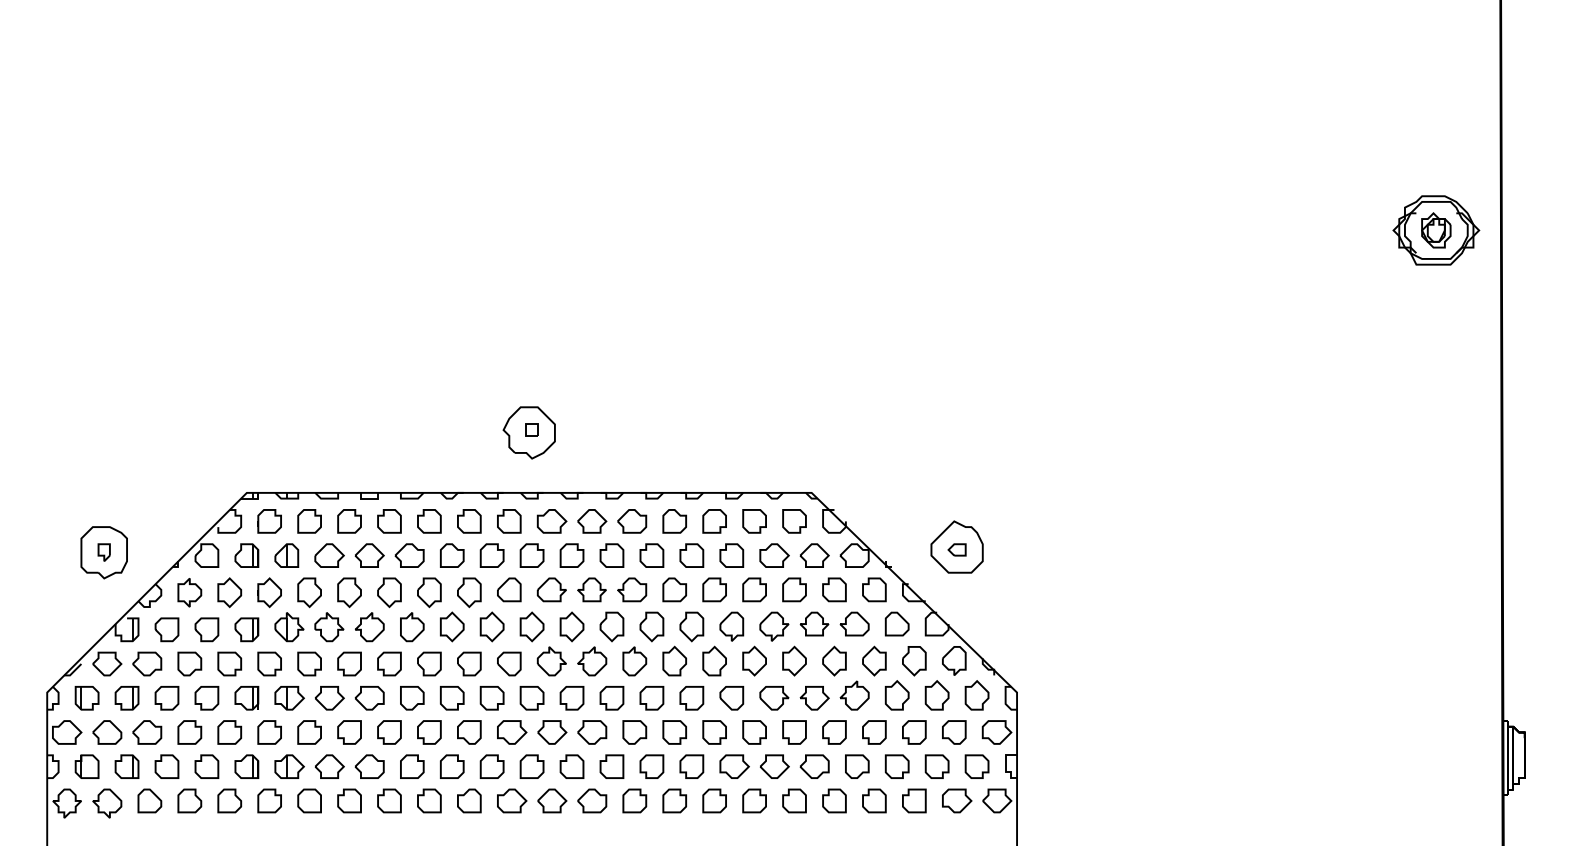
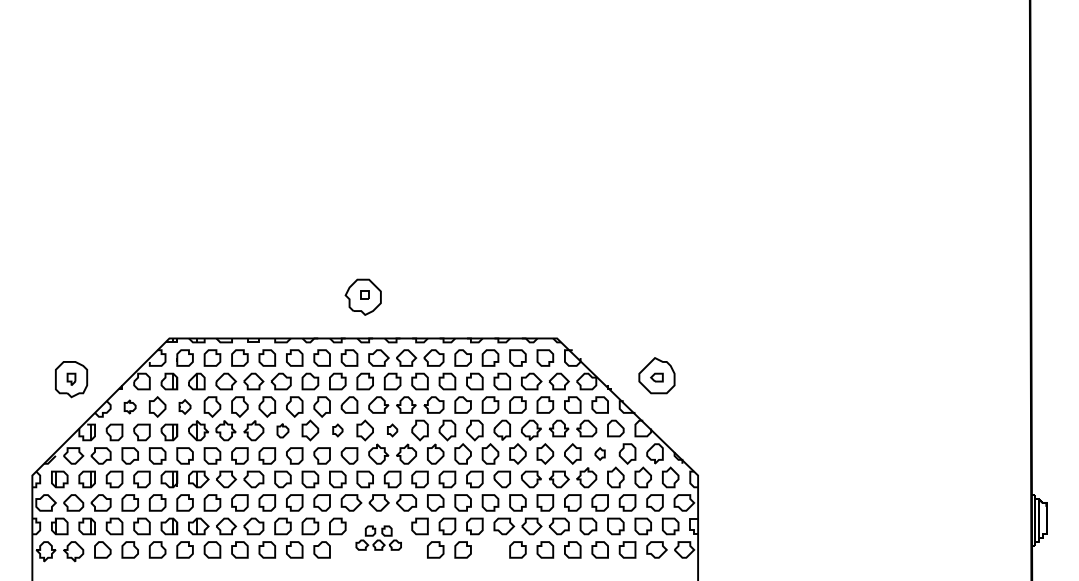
part: (1435, 230) -> (985, 158), removed
part: (188, 591) -> (129, 406), size x0.7
part: (268, 591) -> (184, 406), size x0.7
part: (411, 626) -> (282, 430), size x0.7
part: (491, 626) -> (337, 430), size x0.6
part: (571, 626) -> (392, 430), size x0.6
part: (873, 660) -> (599, 453), size x0.6
part: (551, 782) -> (378, 537), size x0.6
part: (714, 800) -> (490, 549), removed

